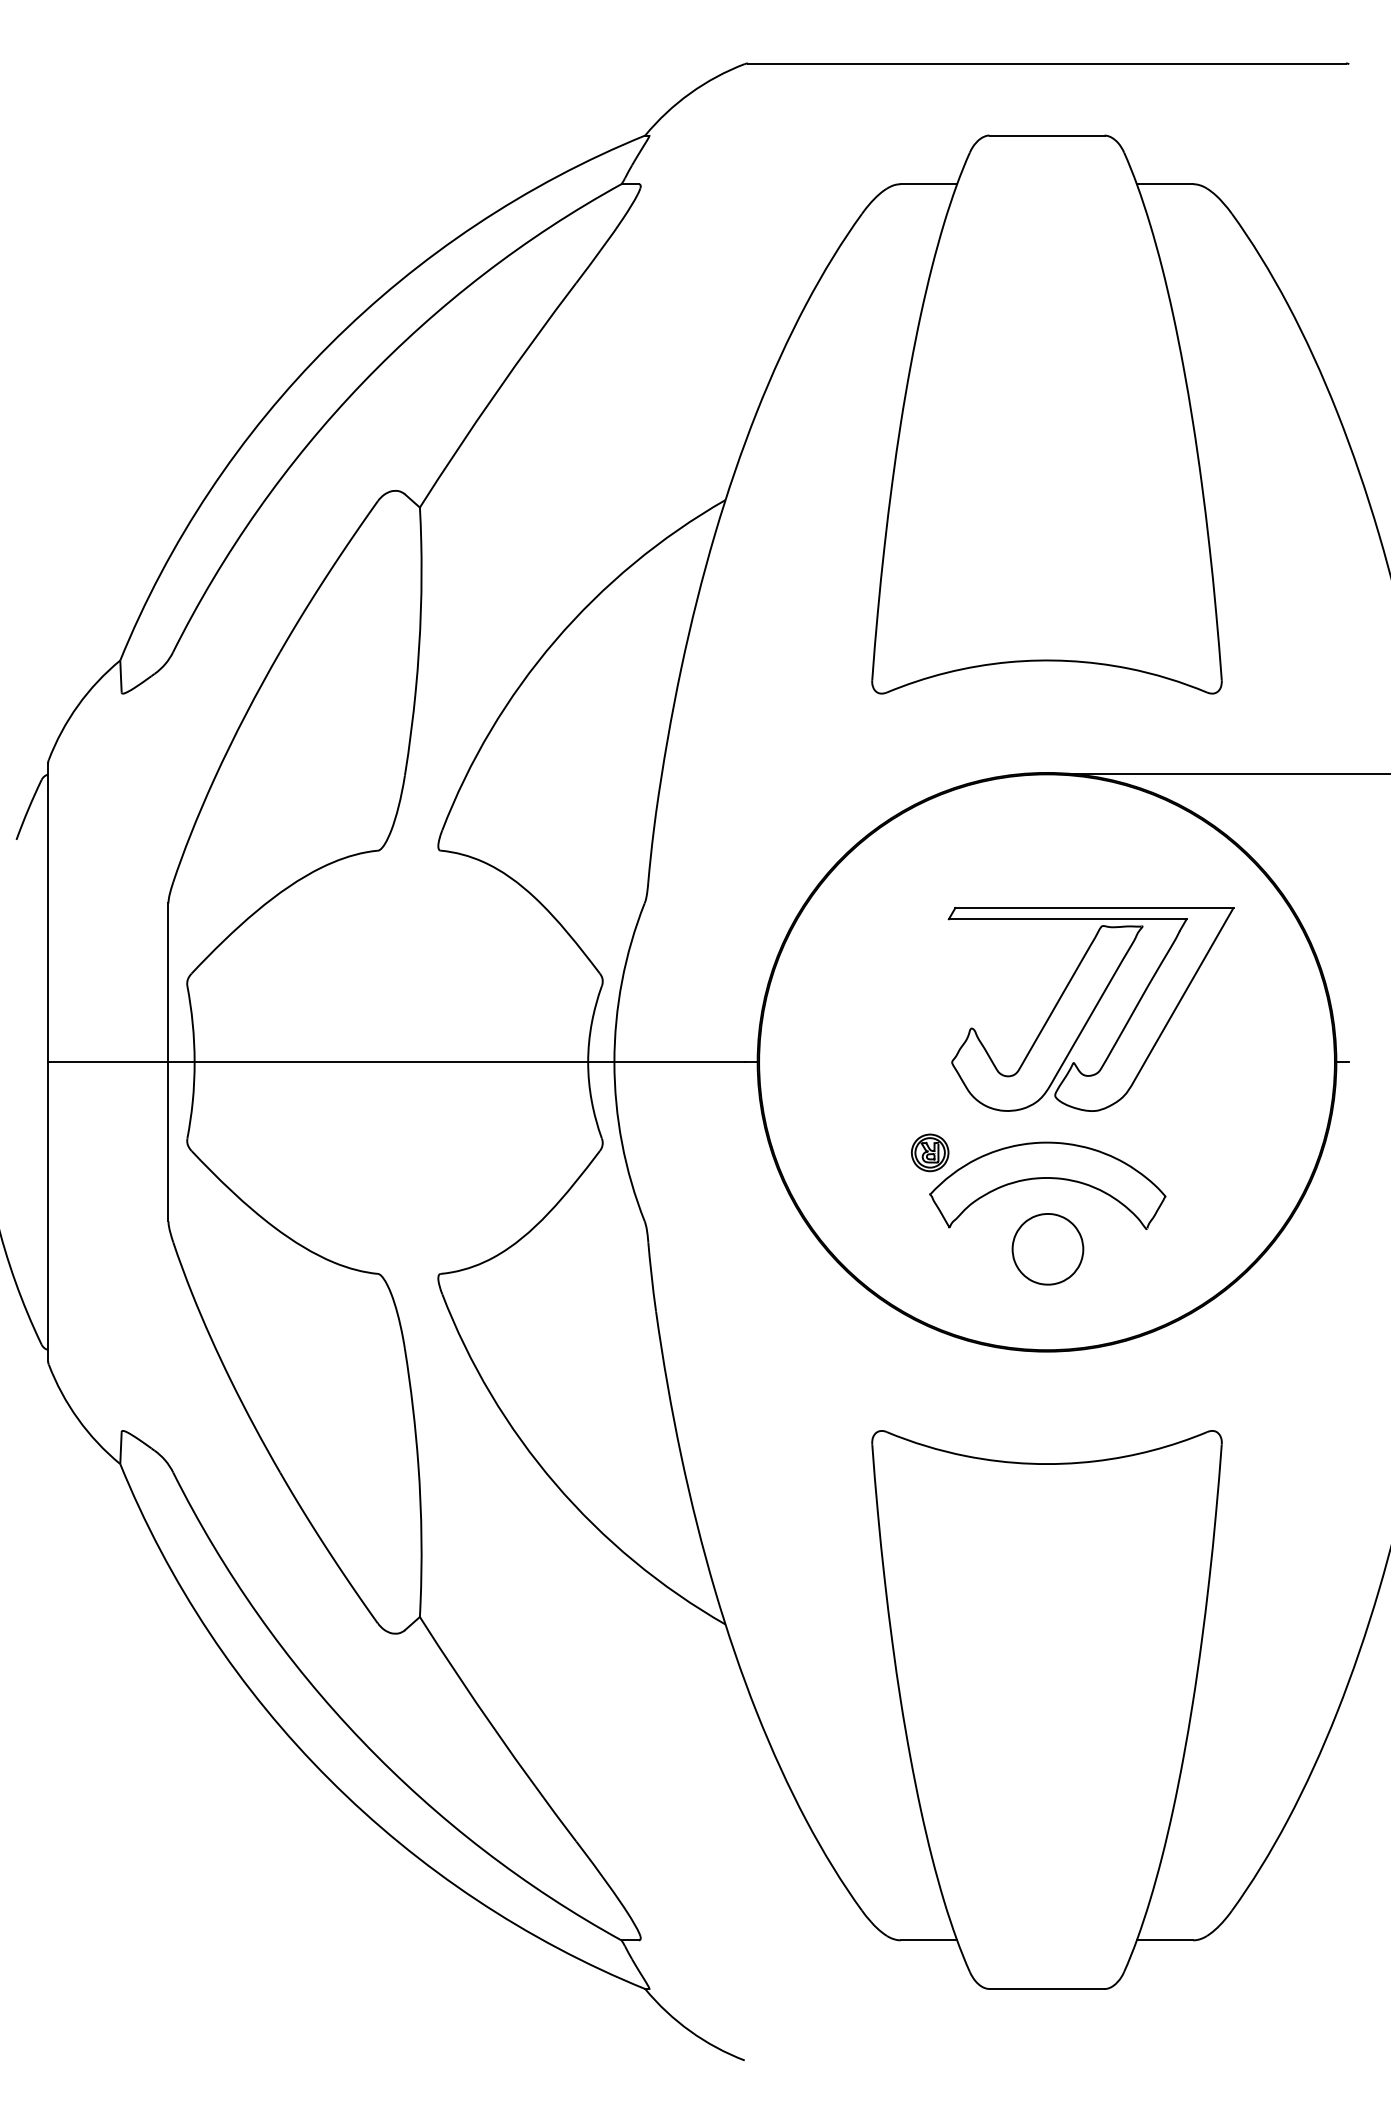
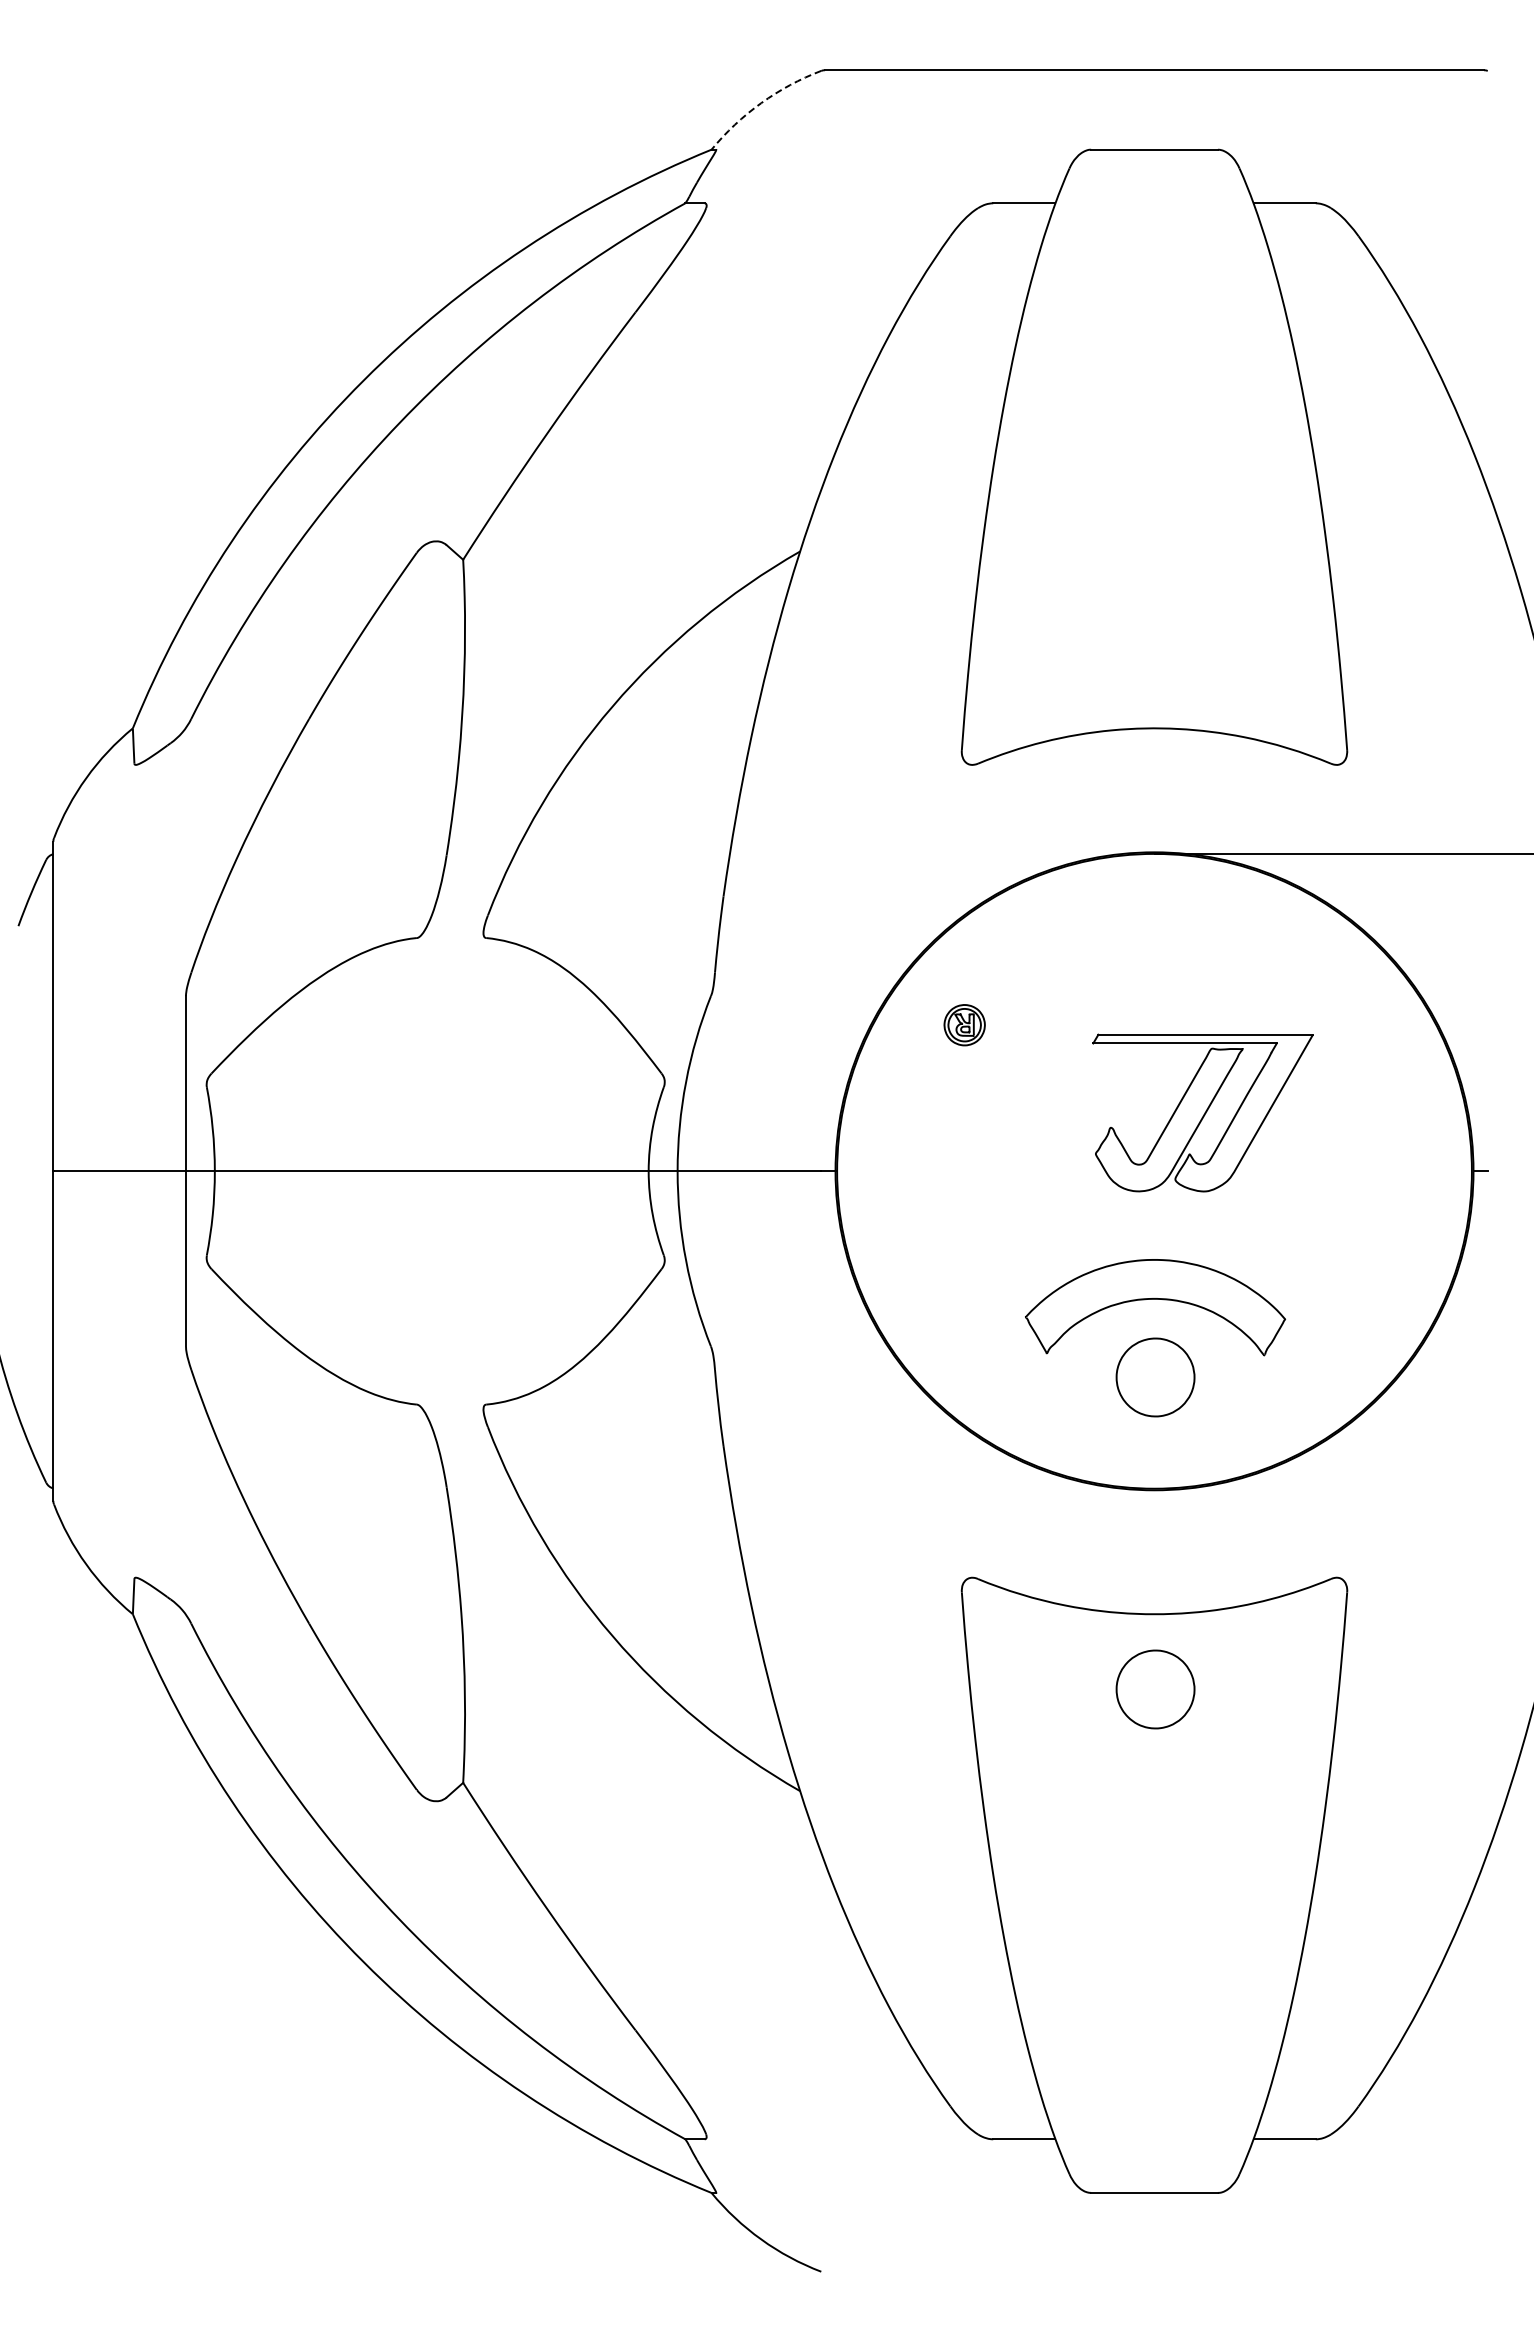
arc: (690, 93) -> (761, 103), solid -> dashed
part: (1090, 1008) -> (1202, 1112), size x0.7
part: (929, 1153) -> (964, 1025), moved
part: (1047, 1532) -> (1155, 1689), added

